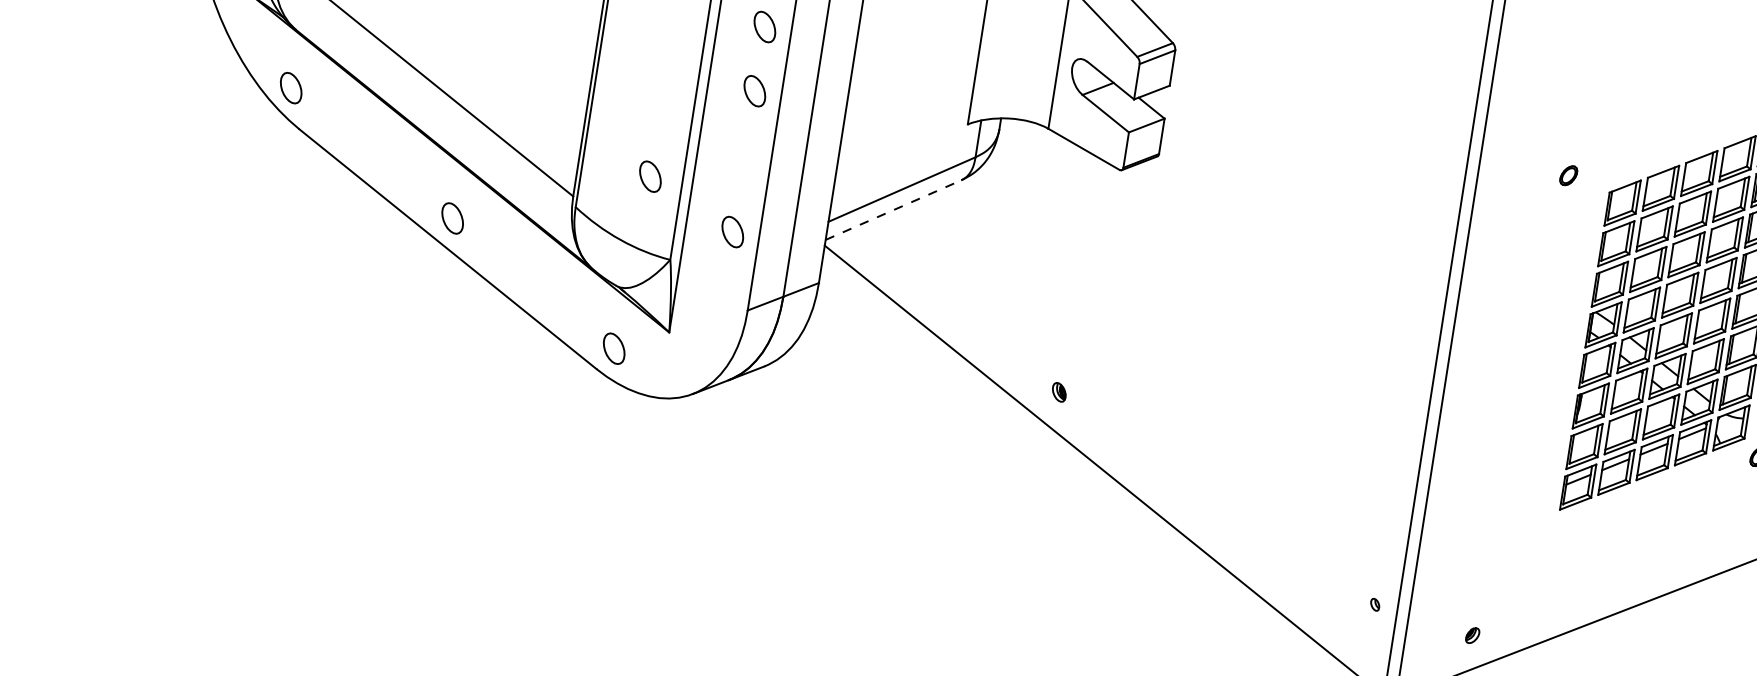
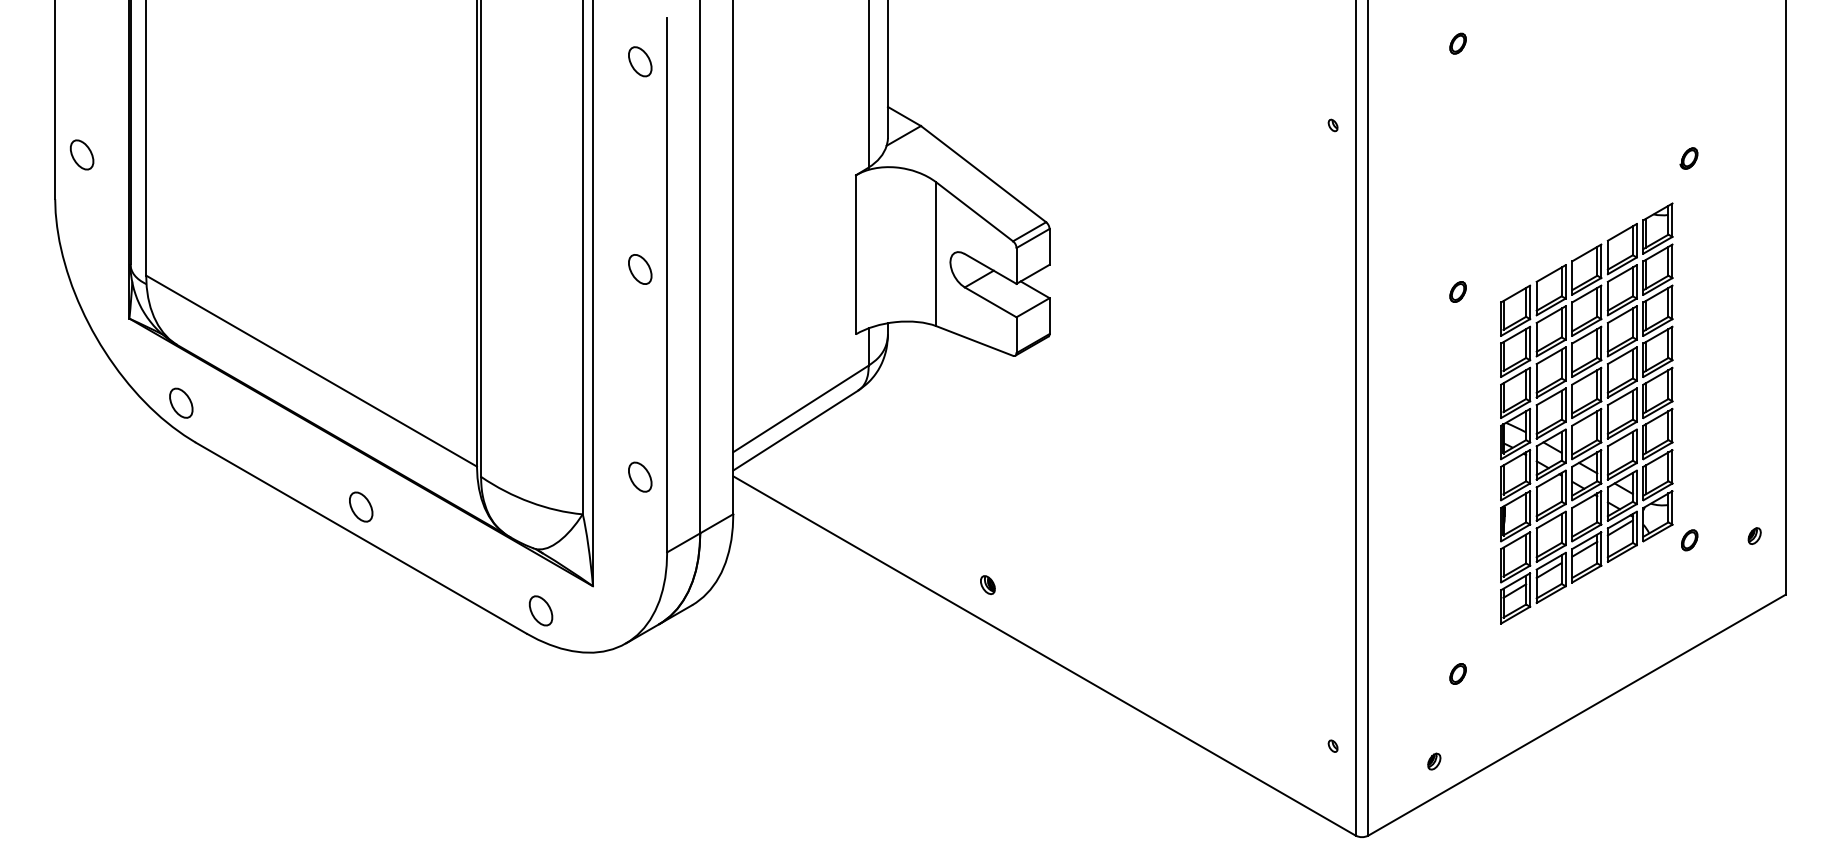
part: (755, 91) -> (640, 334), removed
part: (650, 176) -> (550, 434), removed
line: (894, 210) -> (796, 430), dashed -> solid
part: (1509, 552) -> (1457, 673), added

